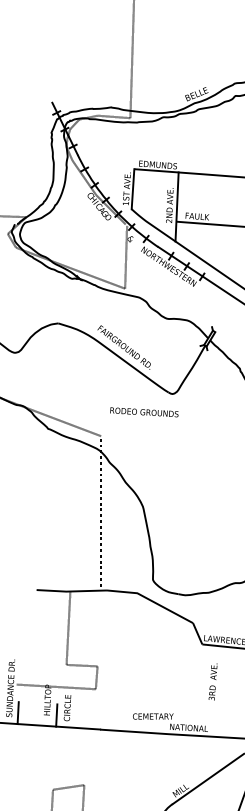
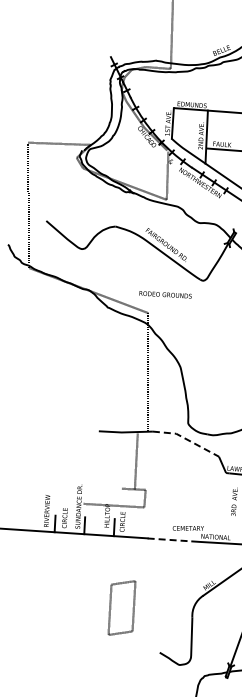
text: (144, 411) -> (165, 294), moved
line: (150, 600) -> (186, 439), solid -> dashed
line: (67, 628) -> (135, 461), moved
line: (128, 730) -> (169, 539), solid -> dashed

